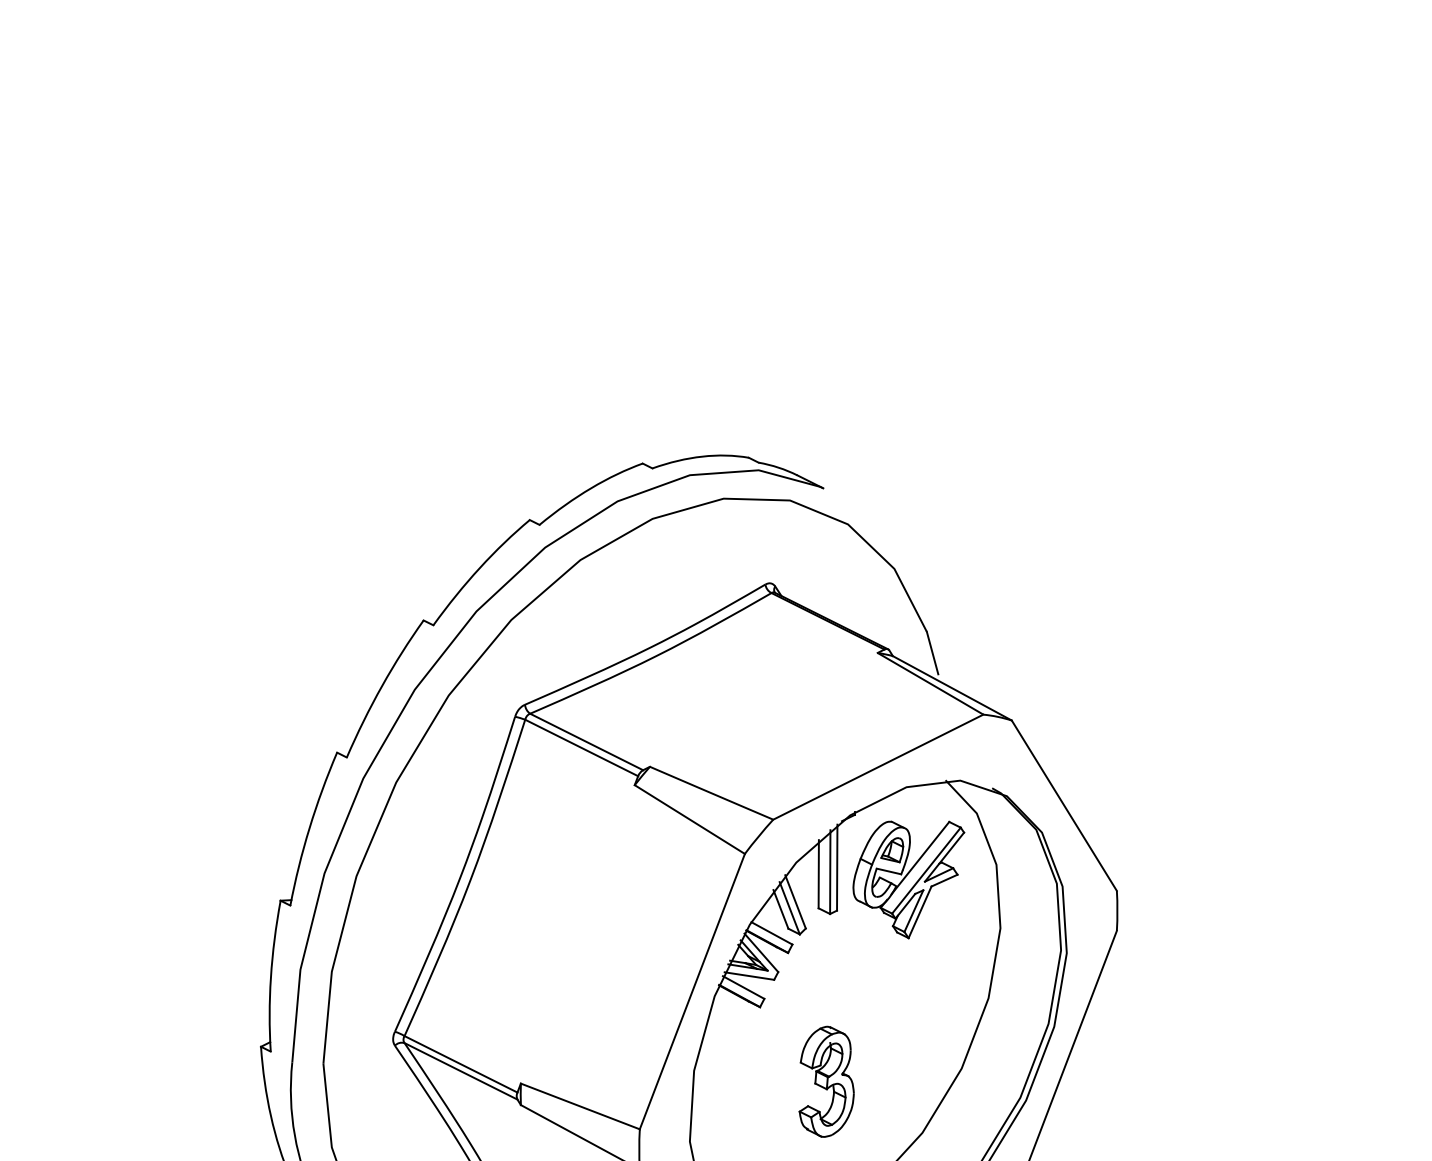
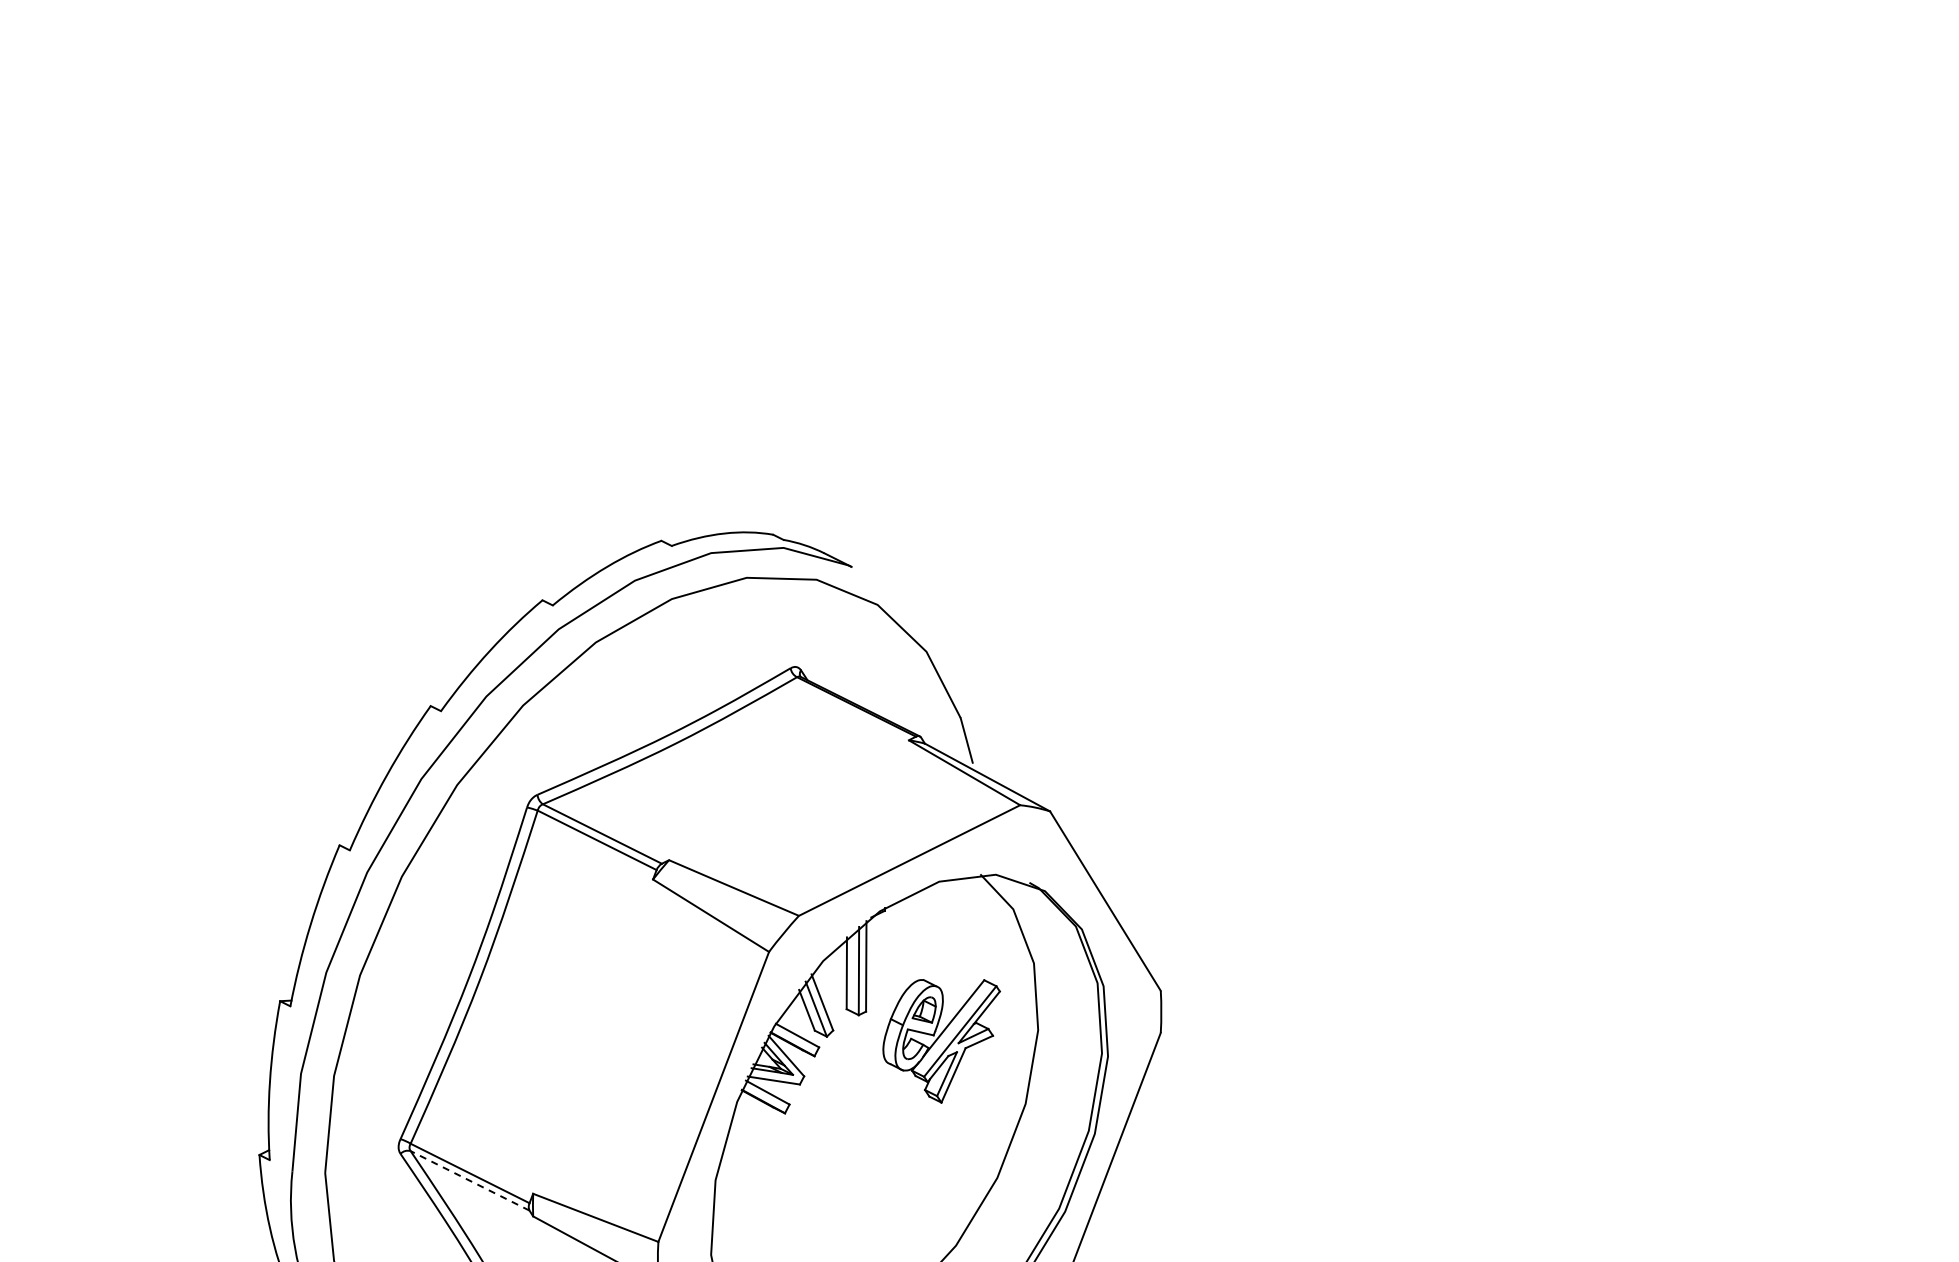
part: (908, 880) -> (941, 1041), moved
line: (460, 1070) -> (469, 1180), solid -> dashed
part: (826, 1081) -> (854, 1191), removed

